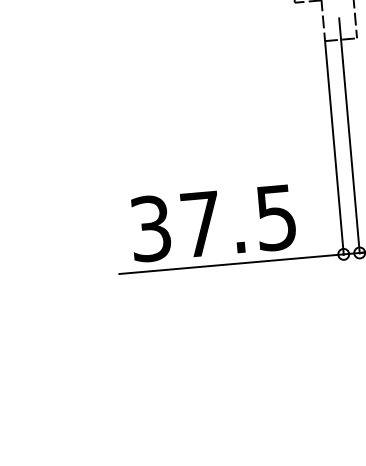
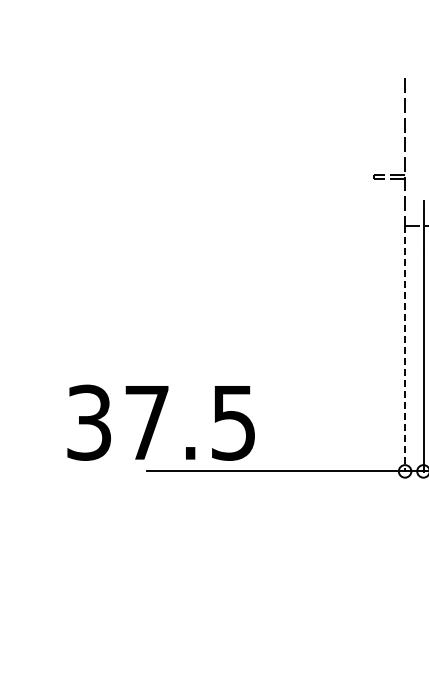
line: (334, 148) -> (405, 349), solid -> dashed
text: (212, 223) -> (160, 422), moved

